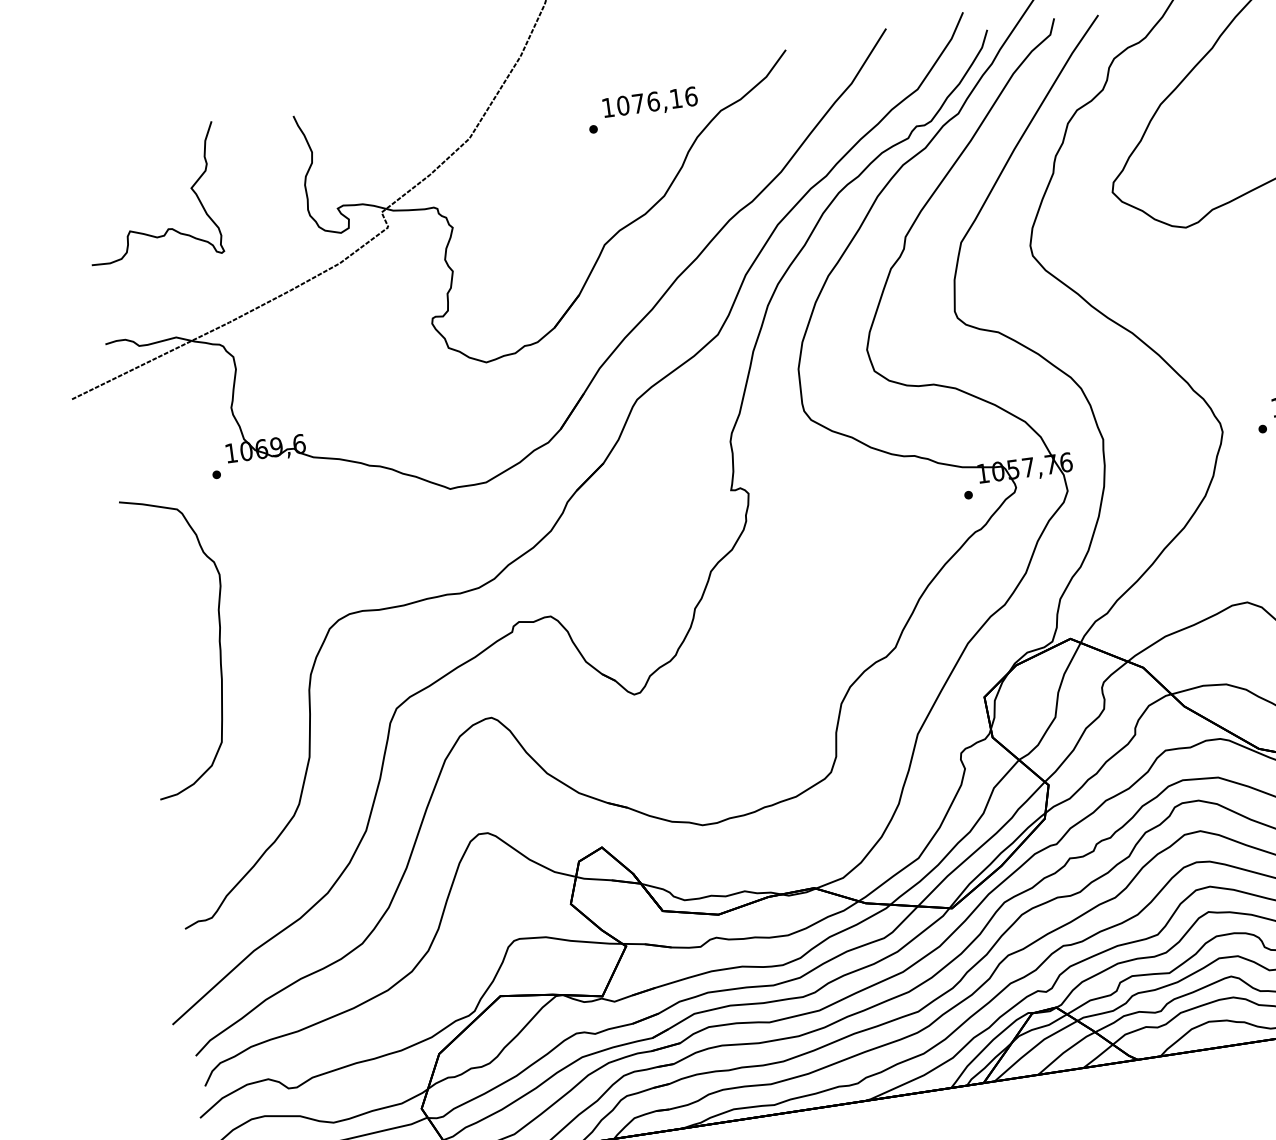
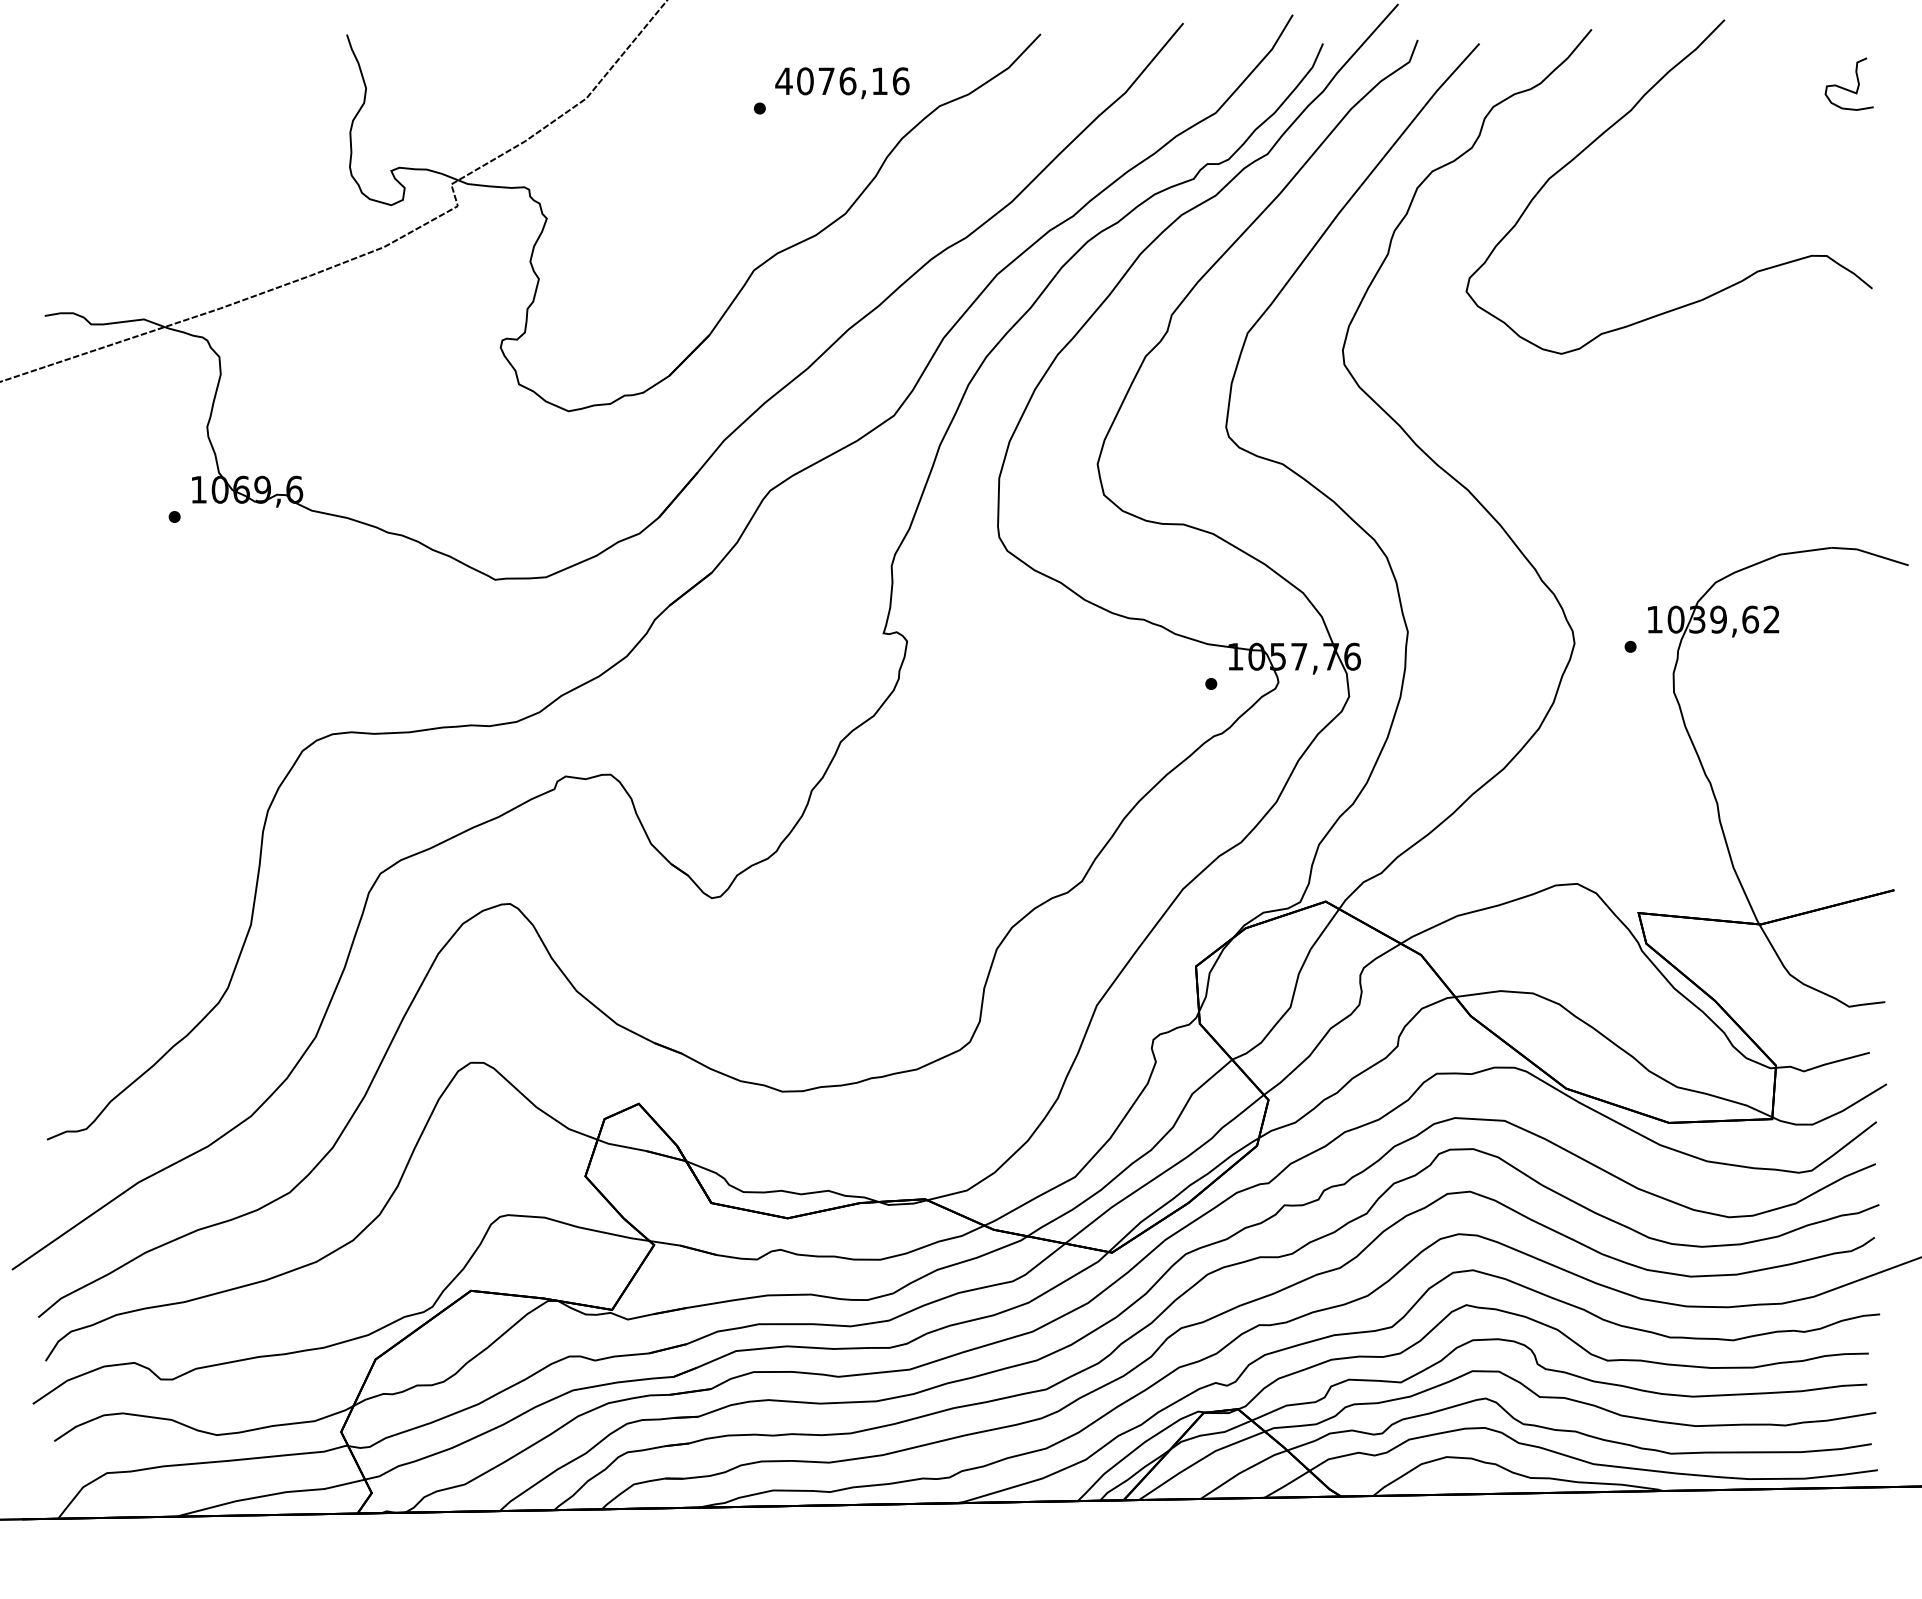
text: (607, 107) -> (783, 80), 1076,16 -> 4076,16
curve: (167, 228) -> (152, 167), removed
curve: (219, 645) -> (146, 753), removed

